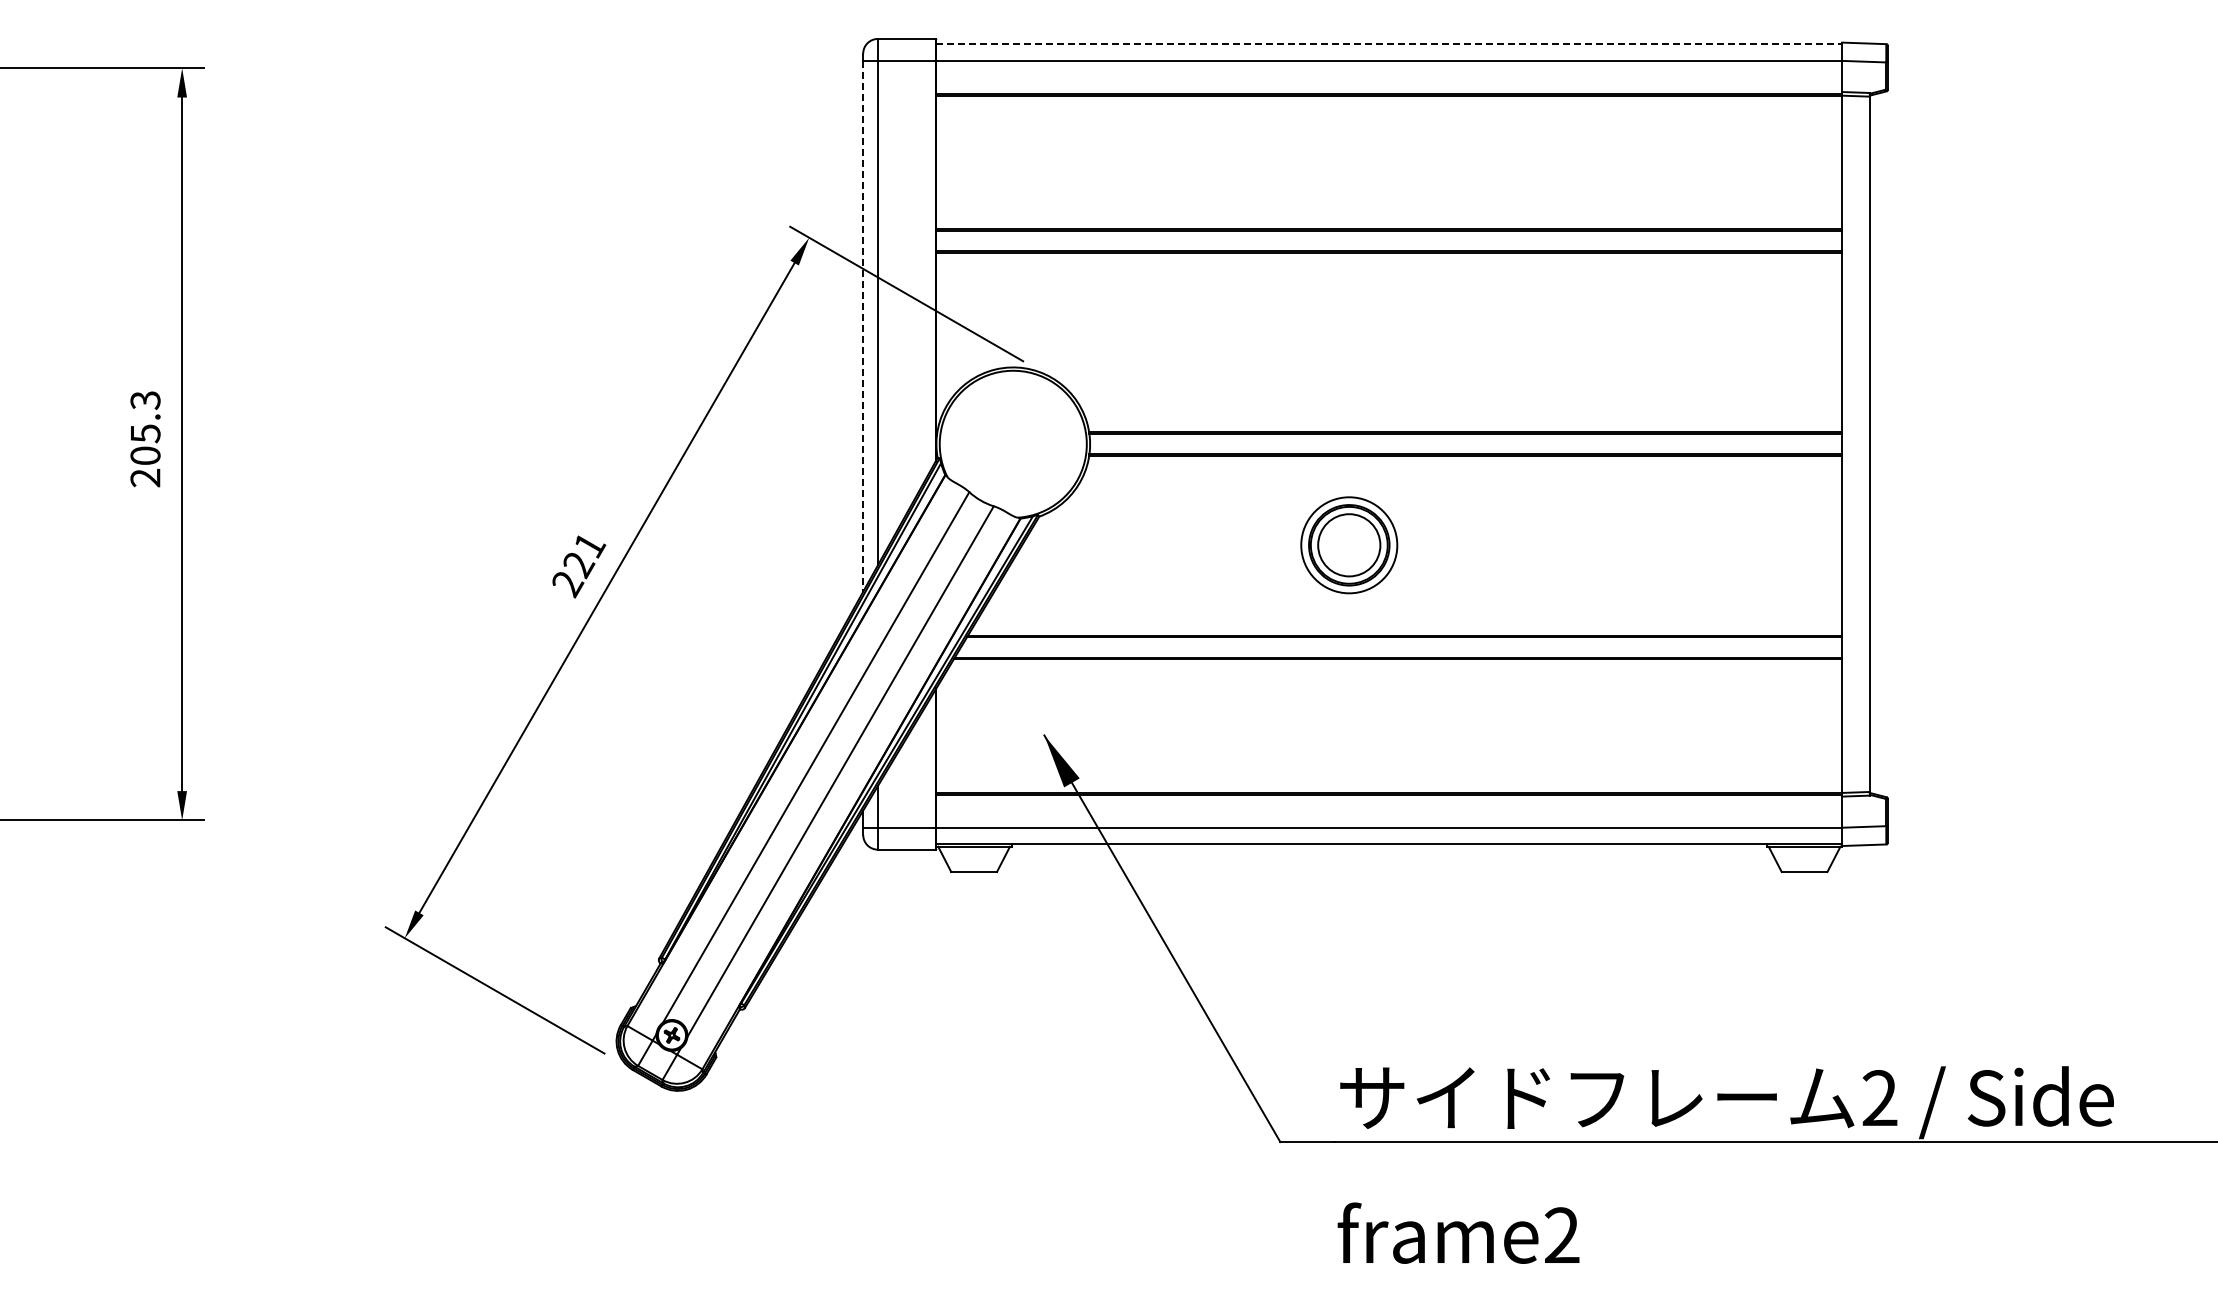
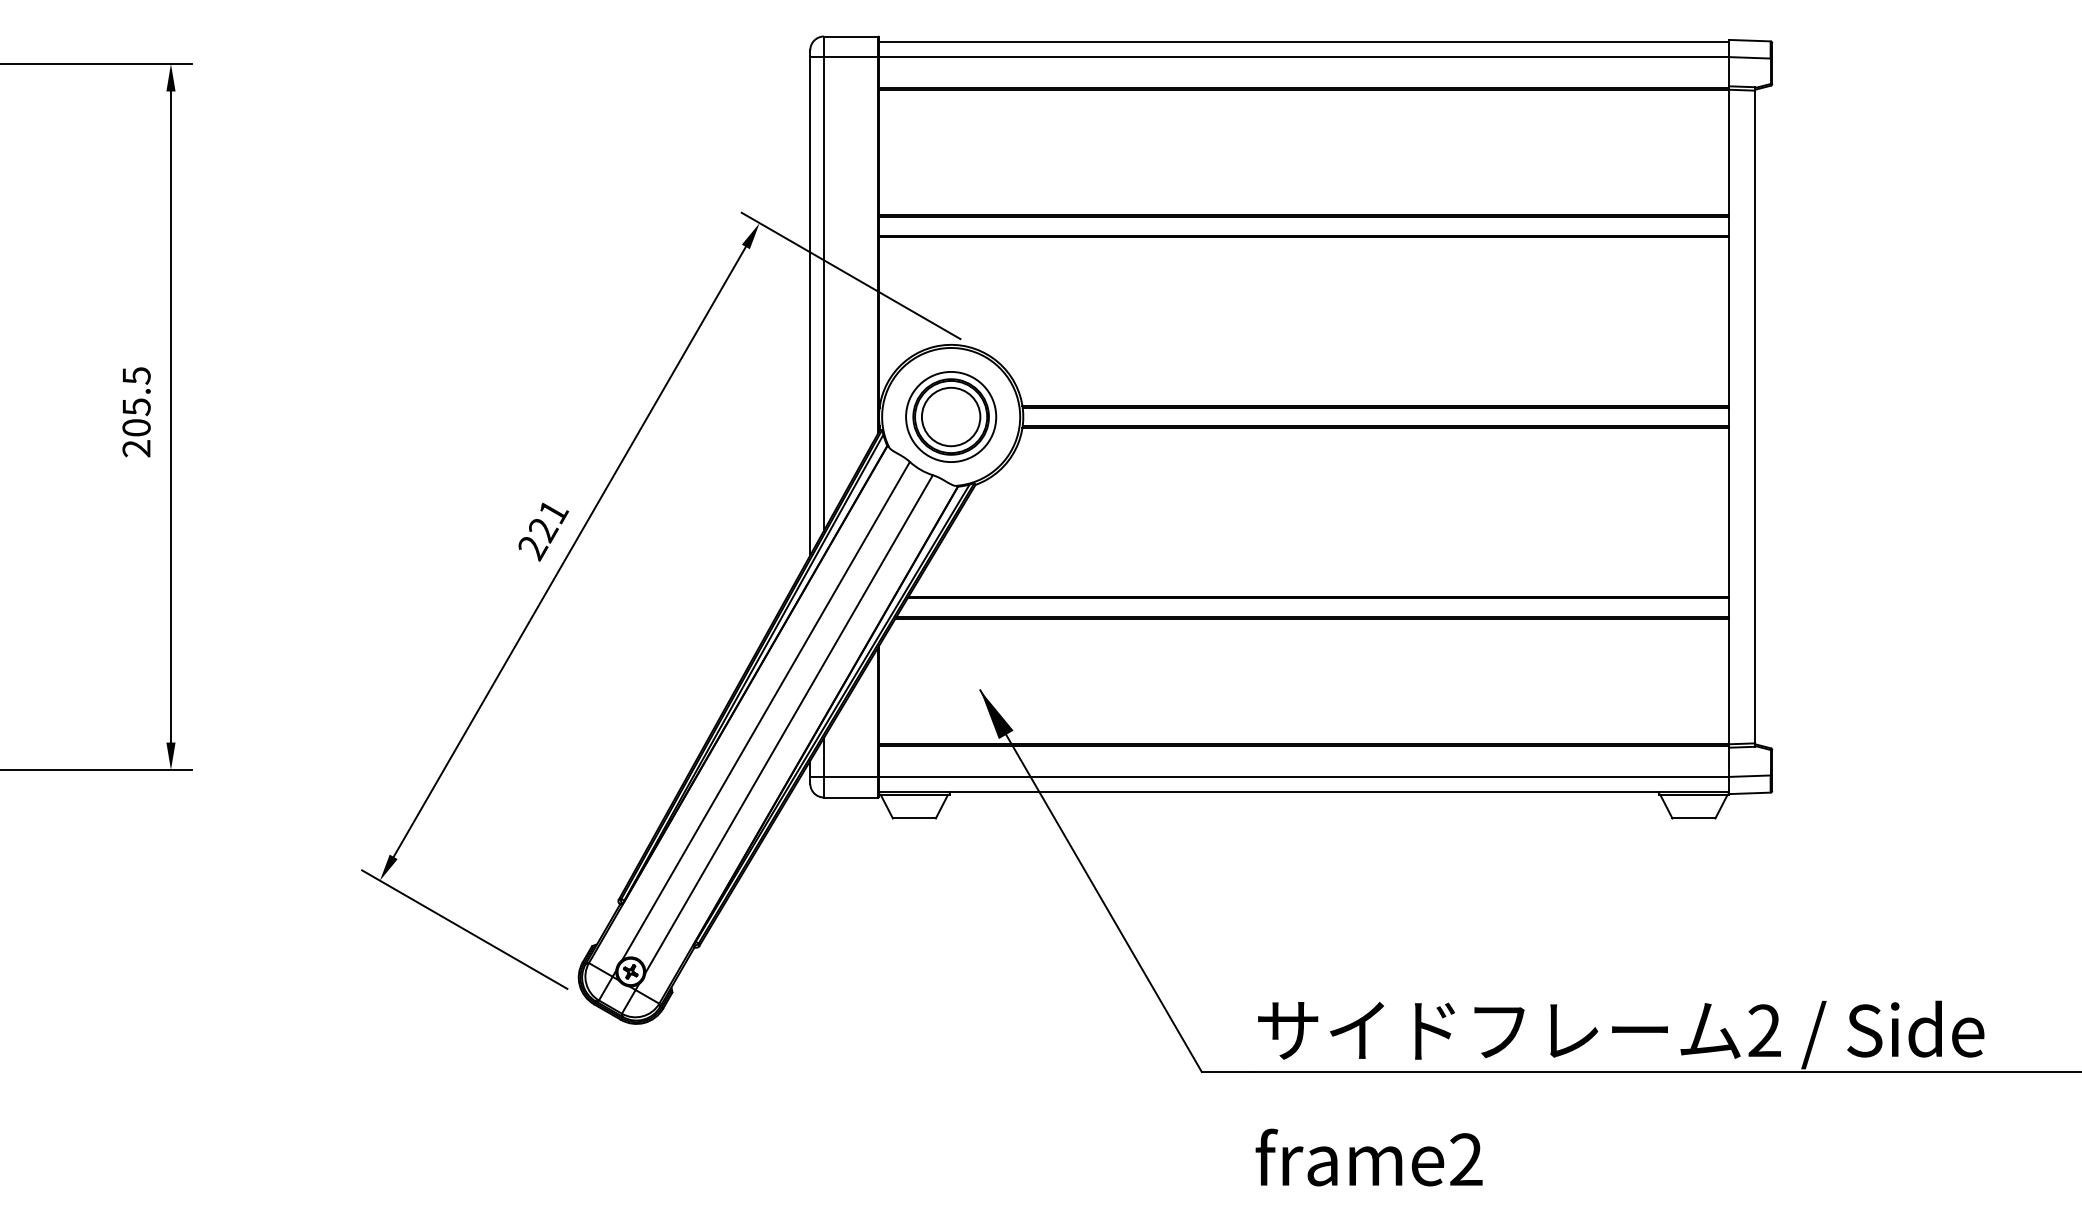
line: (1389, 44) -> (1304, 41), dashed -> solid
line: (863, 326) -> (810, 306), dashed -> solid
text: (145, 400) -> (136, 375), 205.3 -> 205.5
part: (1349, 545) -> (951, 417), moved

